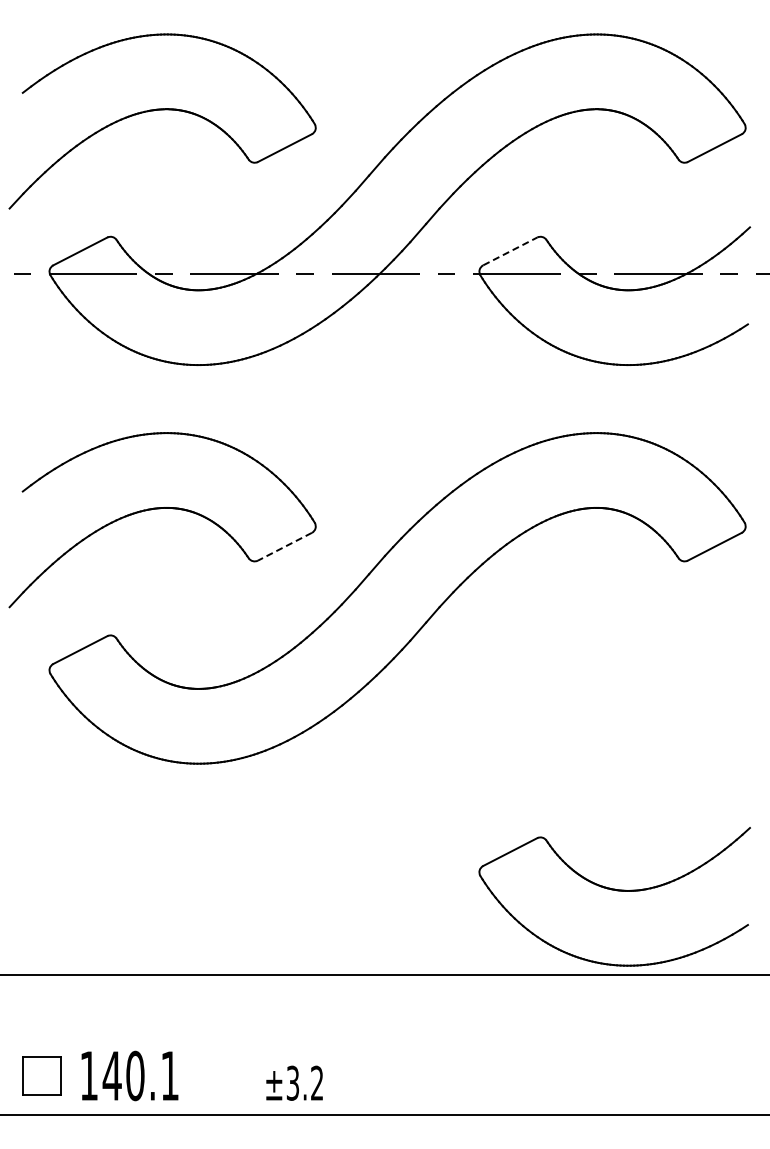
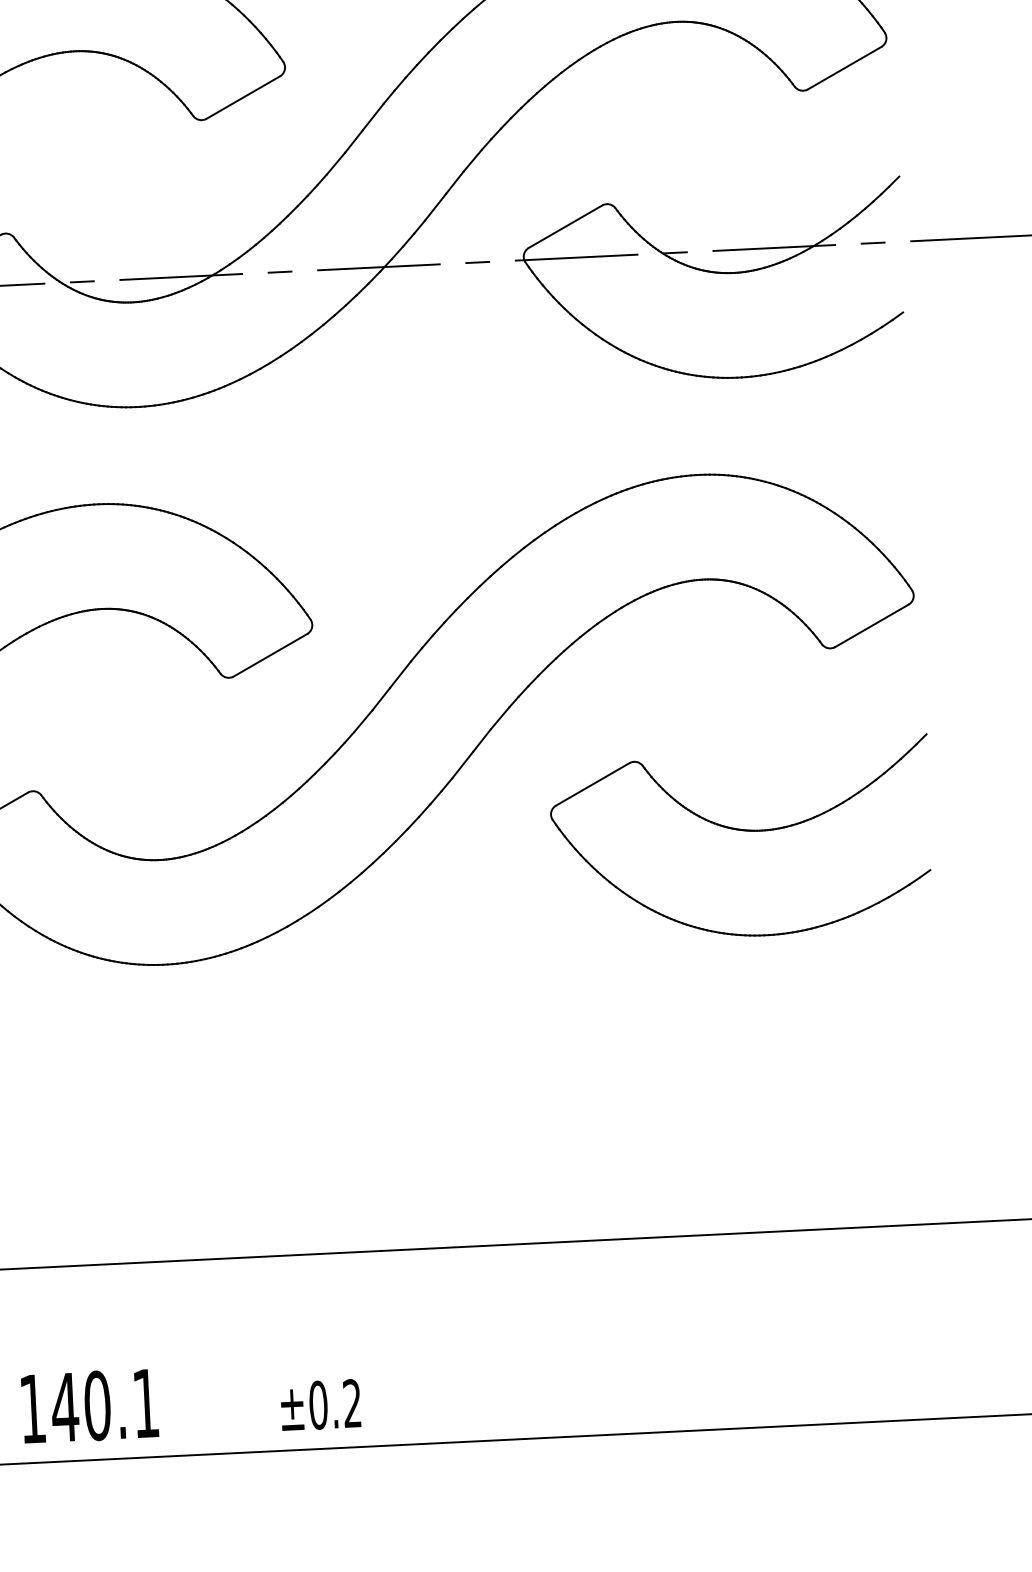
line: (510, 251) -> (565, 226), dashed -> solid
line: (284, 546) -> (269, 654), dashed -> solid
part: (614, 896) -> (741, 839), moved
text: (292, 1082) -> (317, 1404), ±3.2 -> ±0.2

